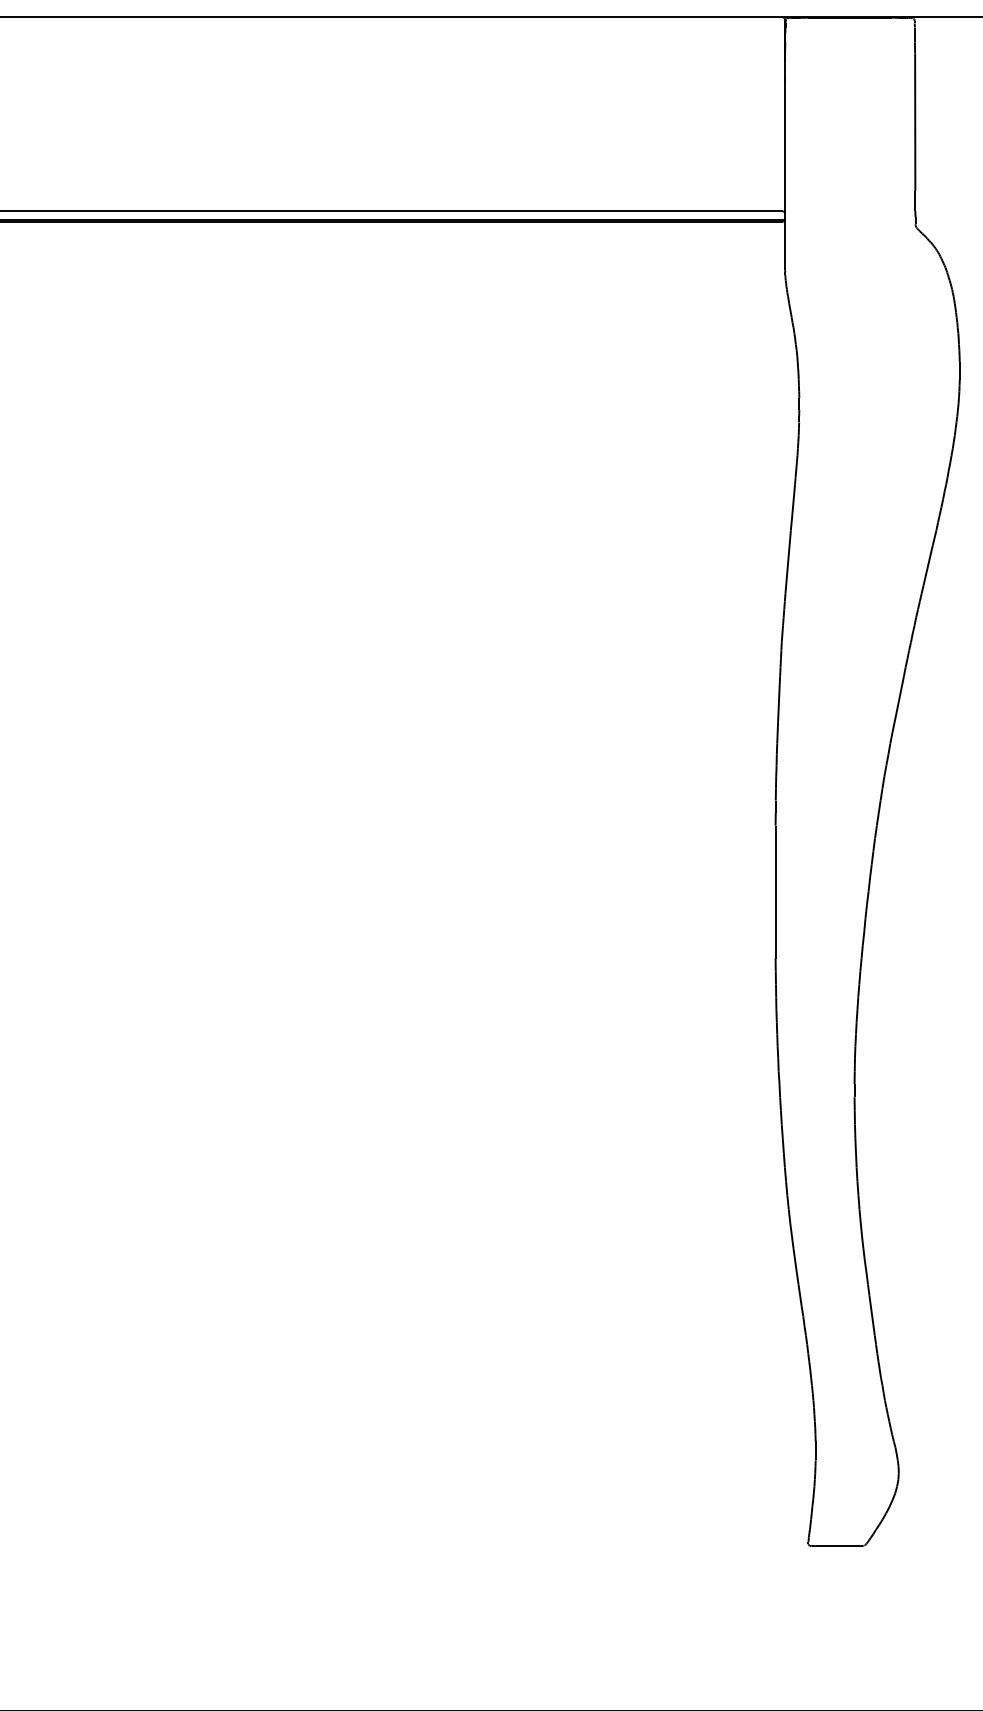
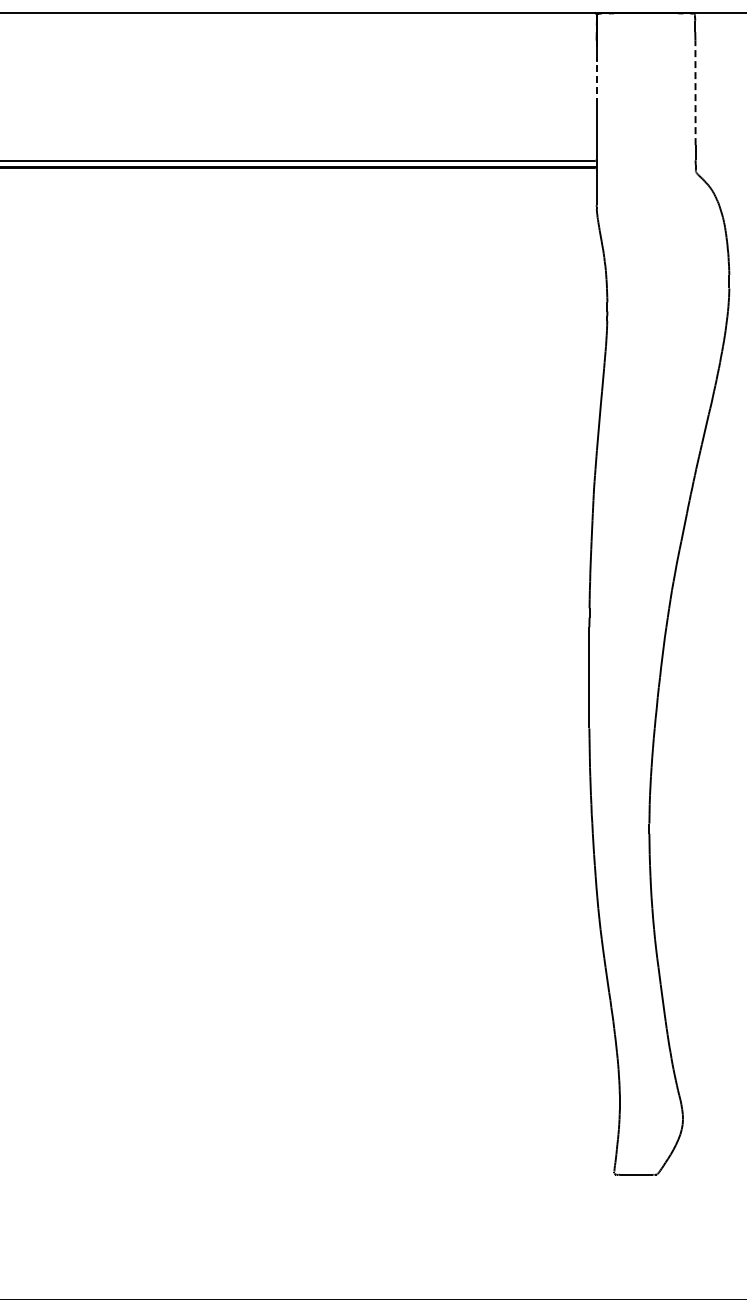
line: (784, 110) -> (596, 83), solid -> dashed
line: (915, 121) -> (695, 92), solid -> dashed

